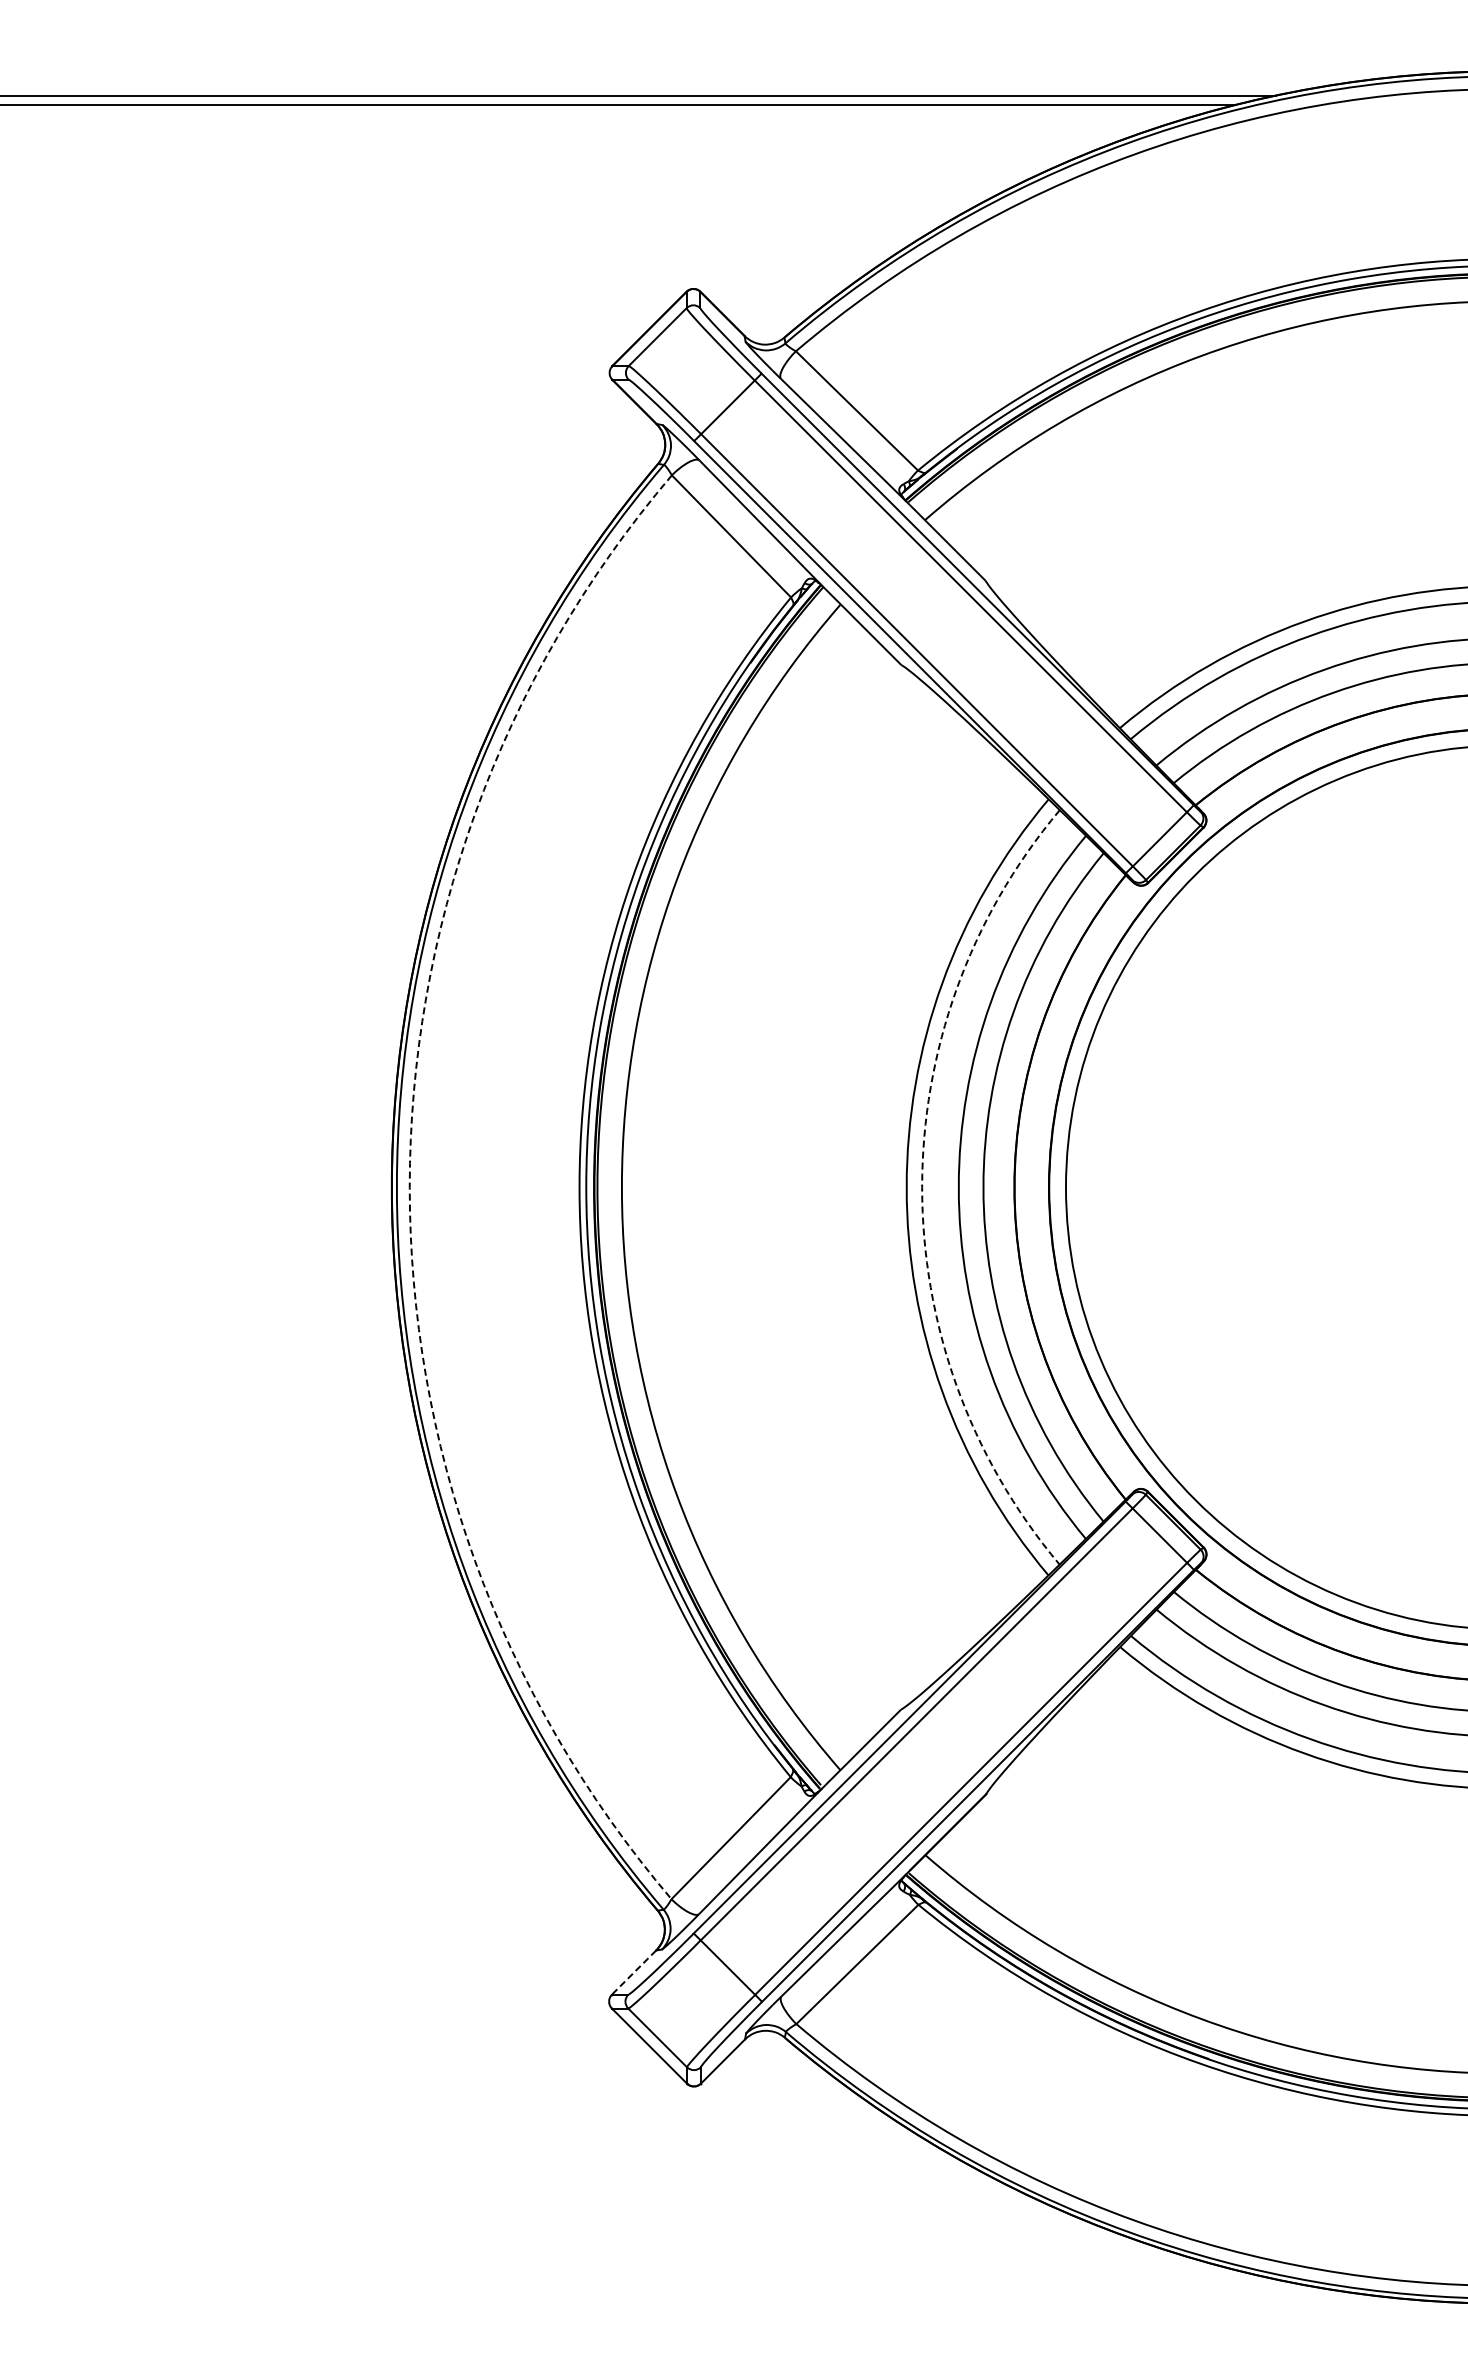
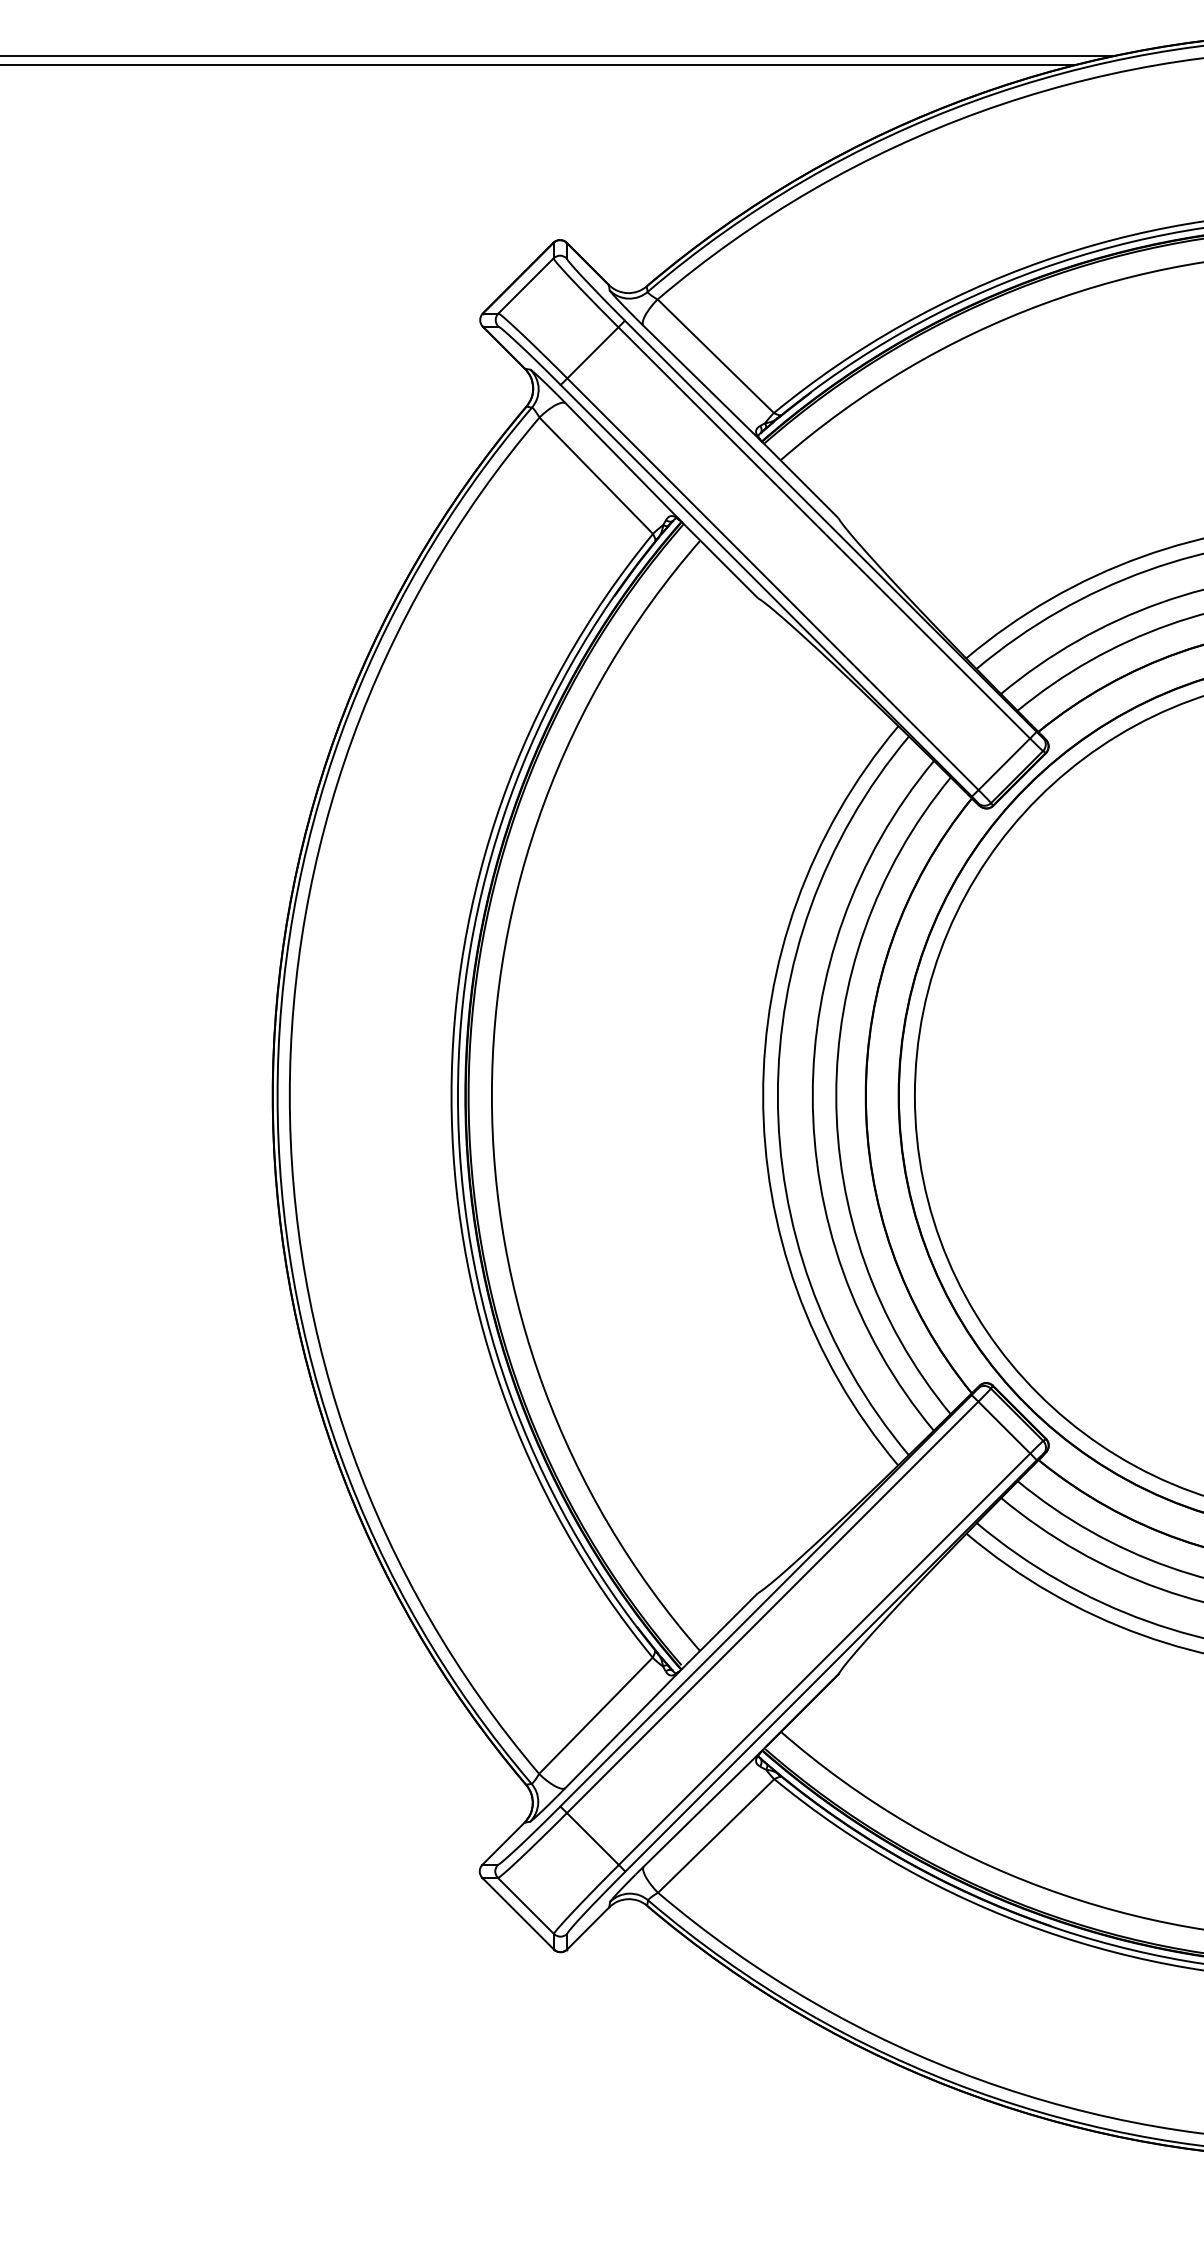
arc: (409, 1187) -> (289, 1095), dashed -> solid
arc: (922, 1187) -> (778, 1095), dashed -> solid
line: (633, 1972) -> (502, 1843), dashed -> solid

